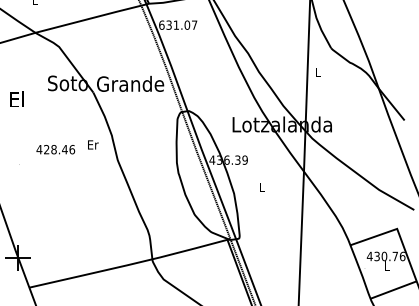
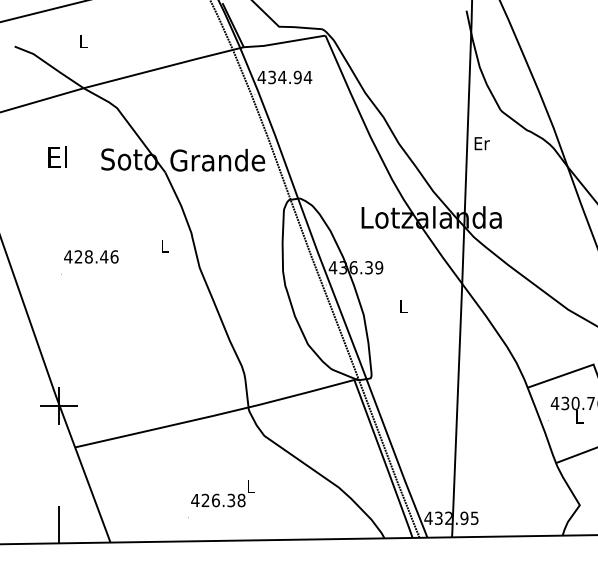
text: (177, 25) -> (284, 77), 631.07 -> 434.94
text: (317, 72) -> (481, 143), L -> Er
text: (16, 99) -> (57, 156), moved
text: (92, 144) -> (164, 245), Er -> L
text: (55, 149) -> (91, 256), moved

